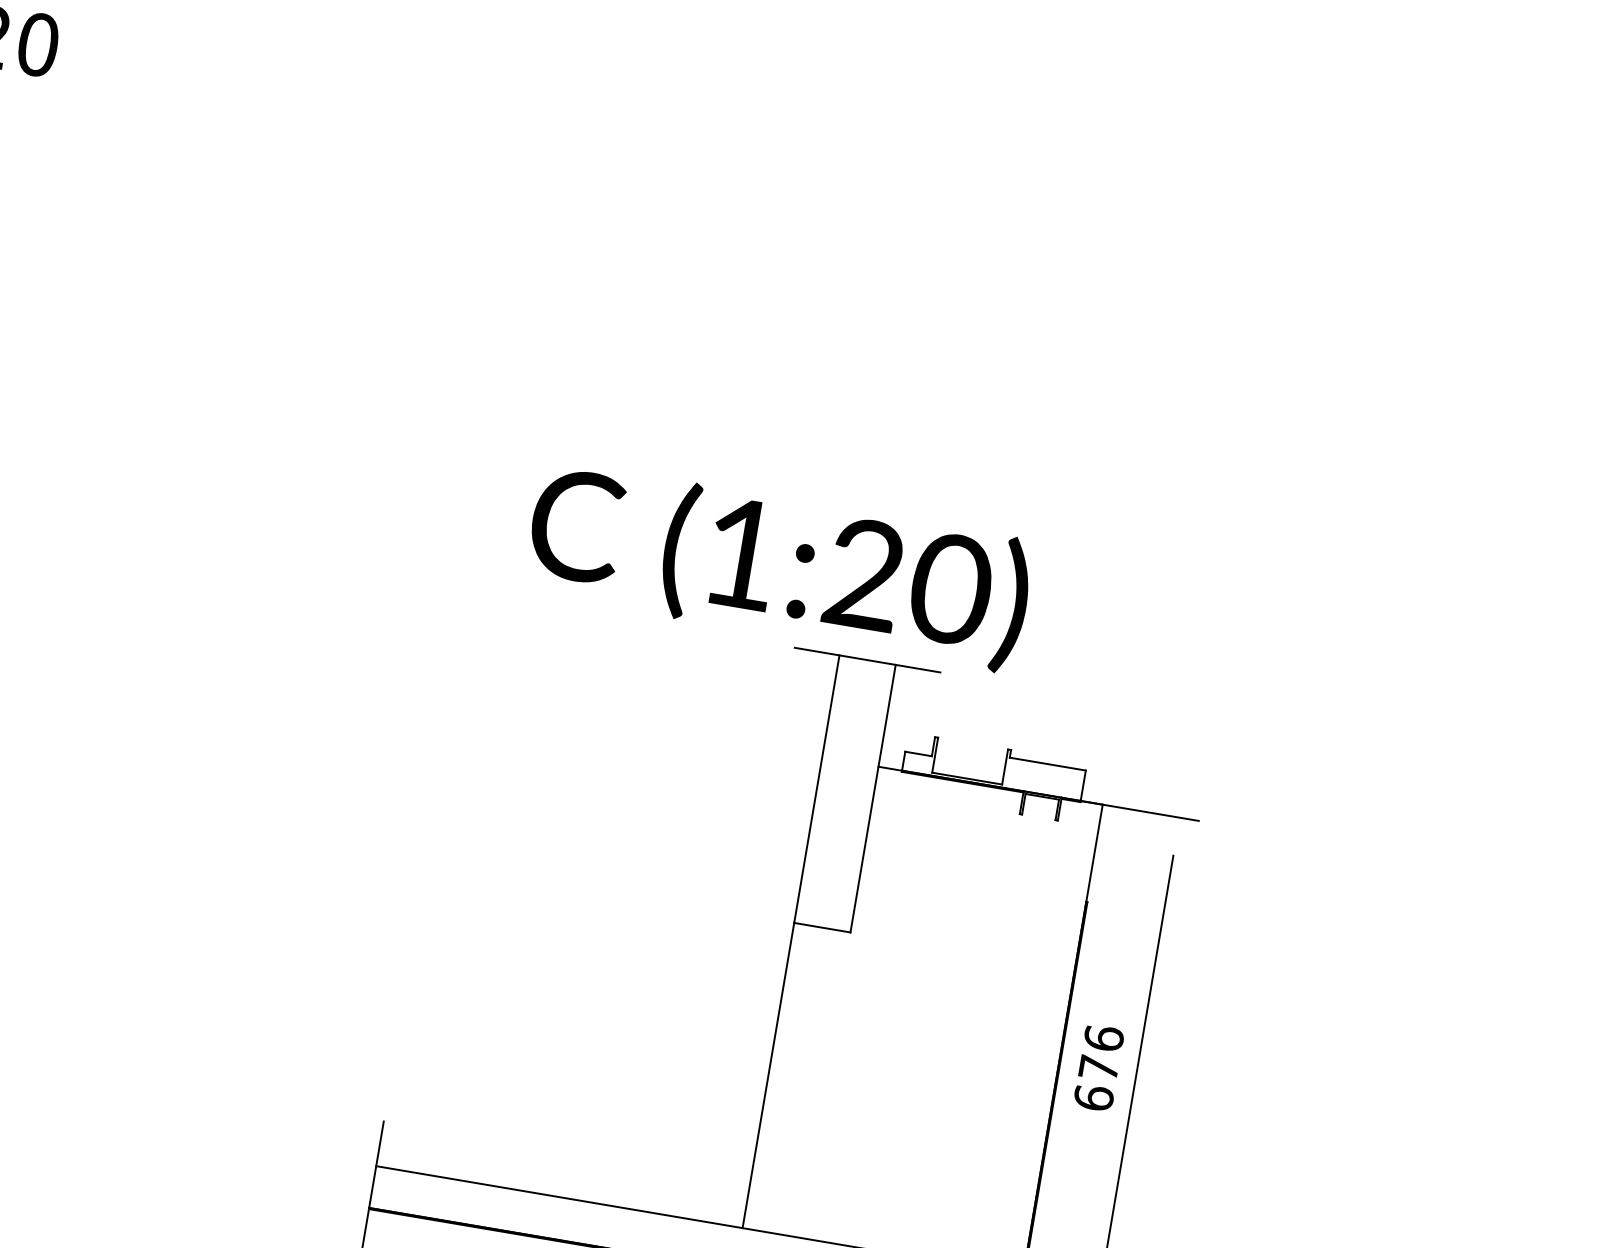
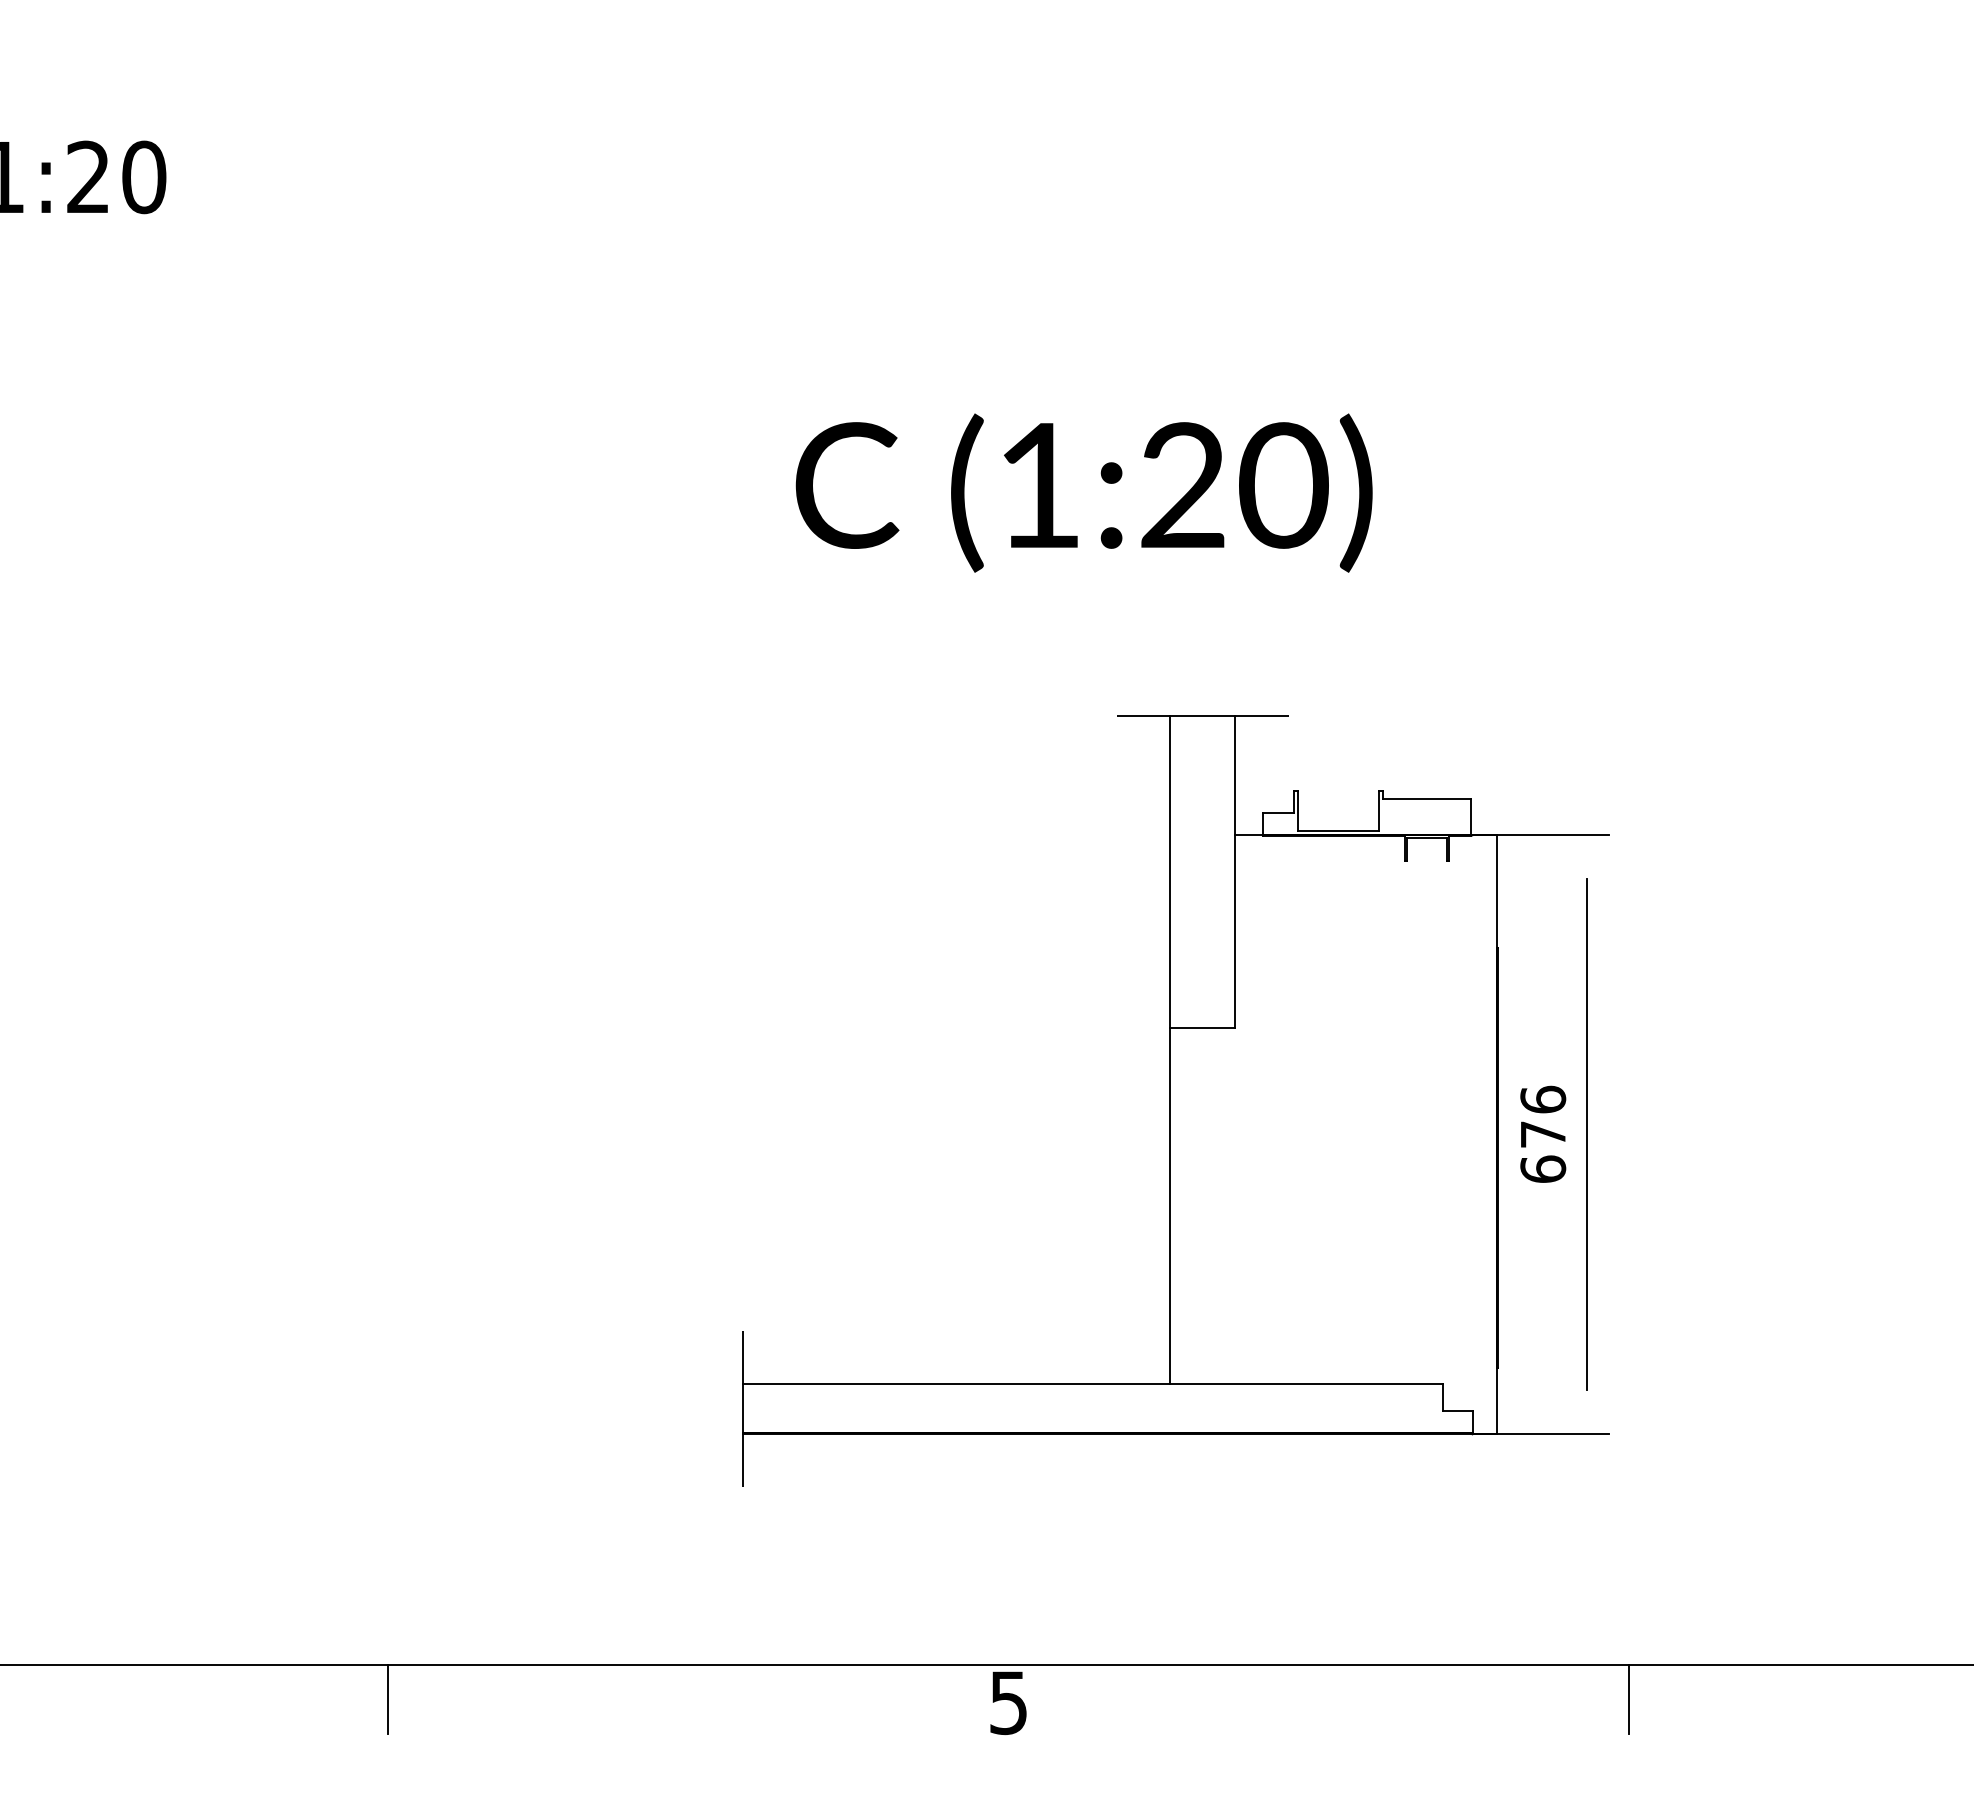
text: (778, 566) -> (1083, 492), moved

